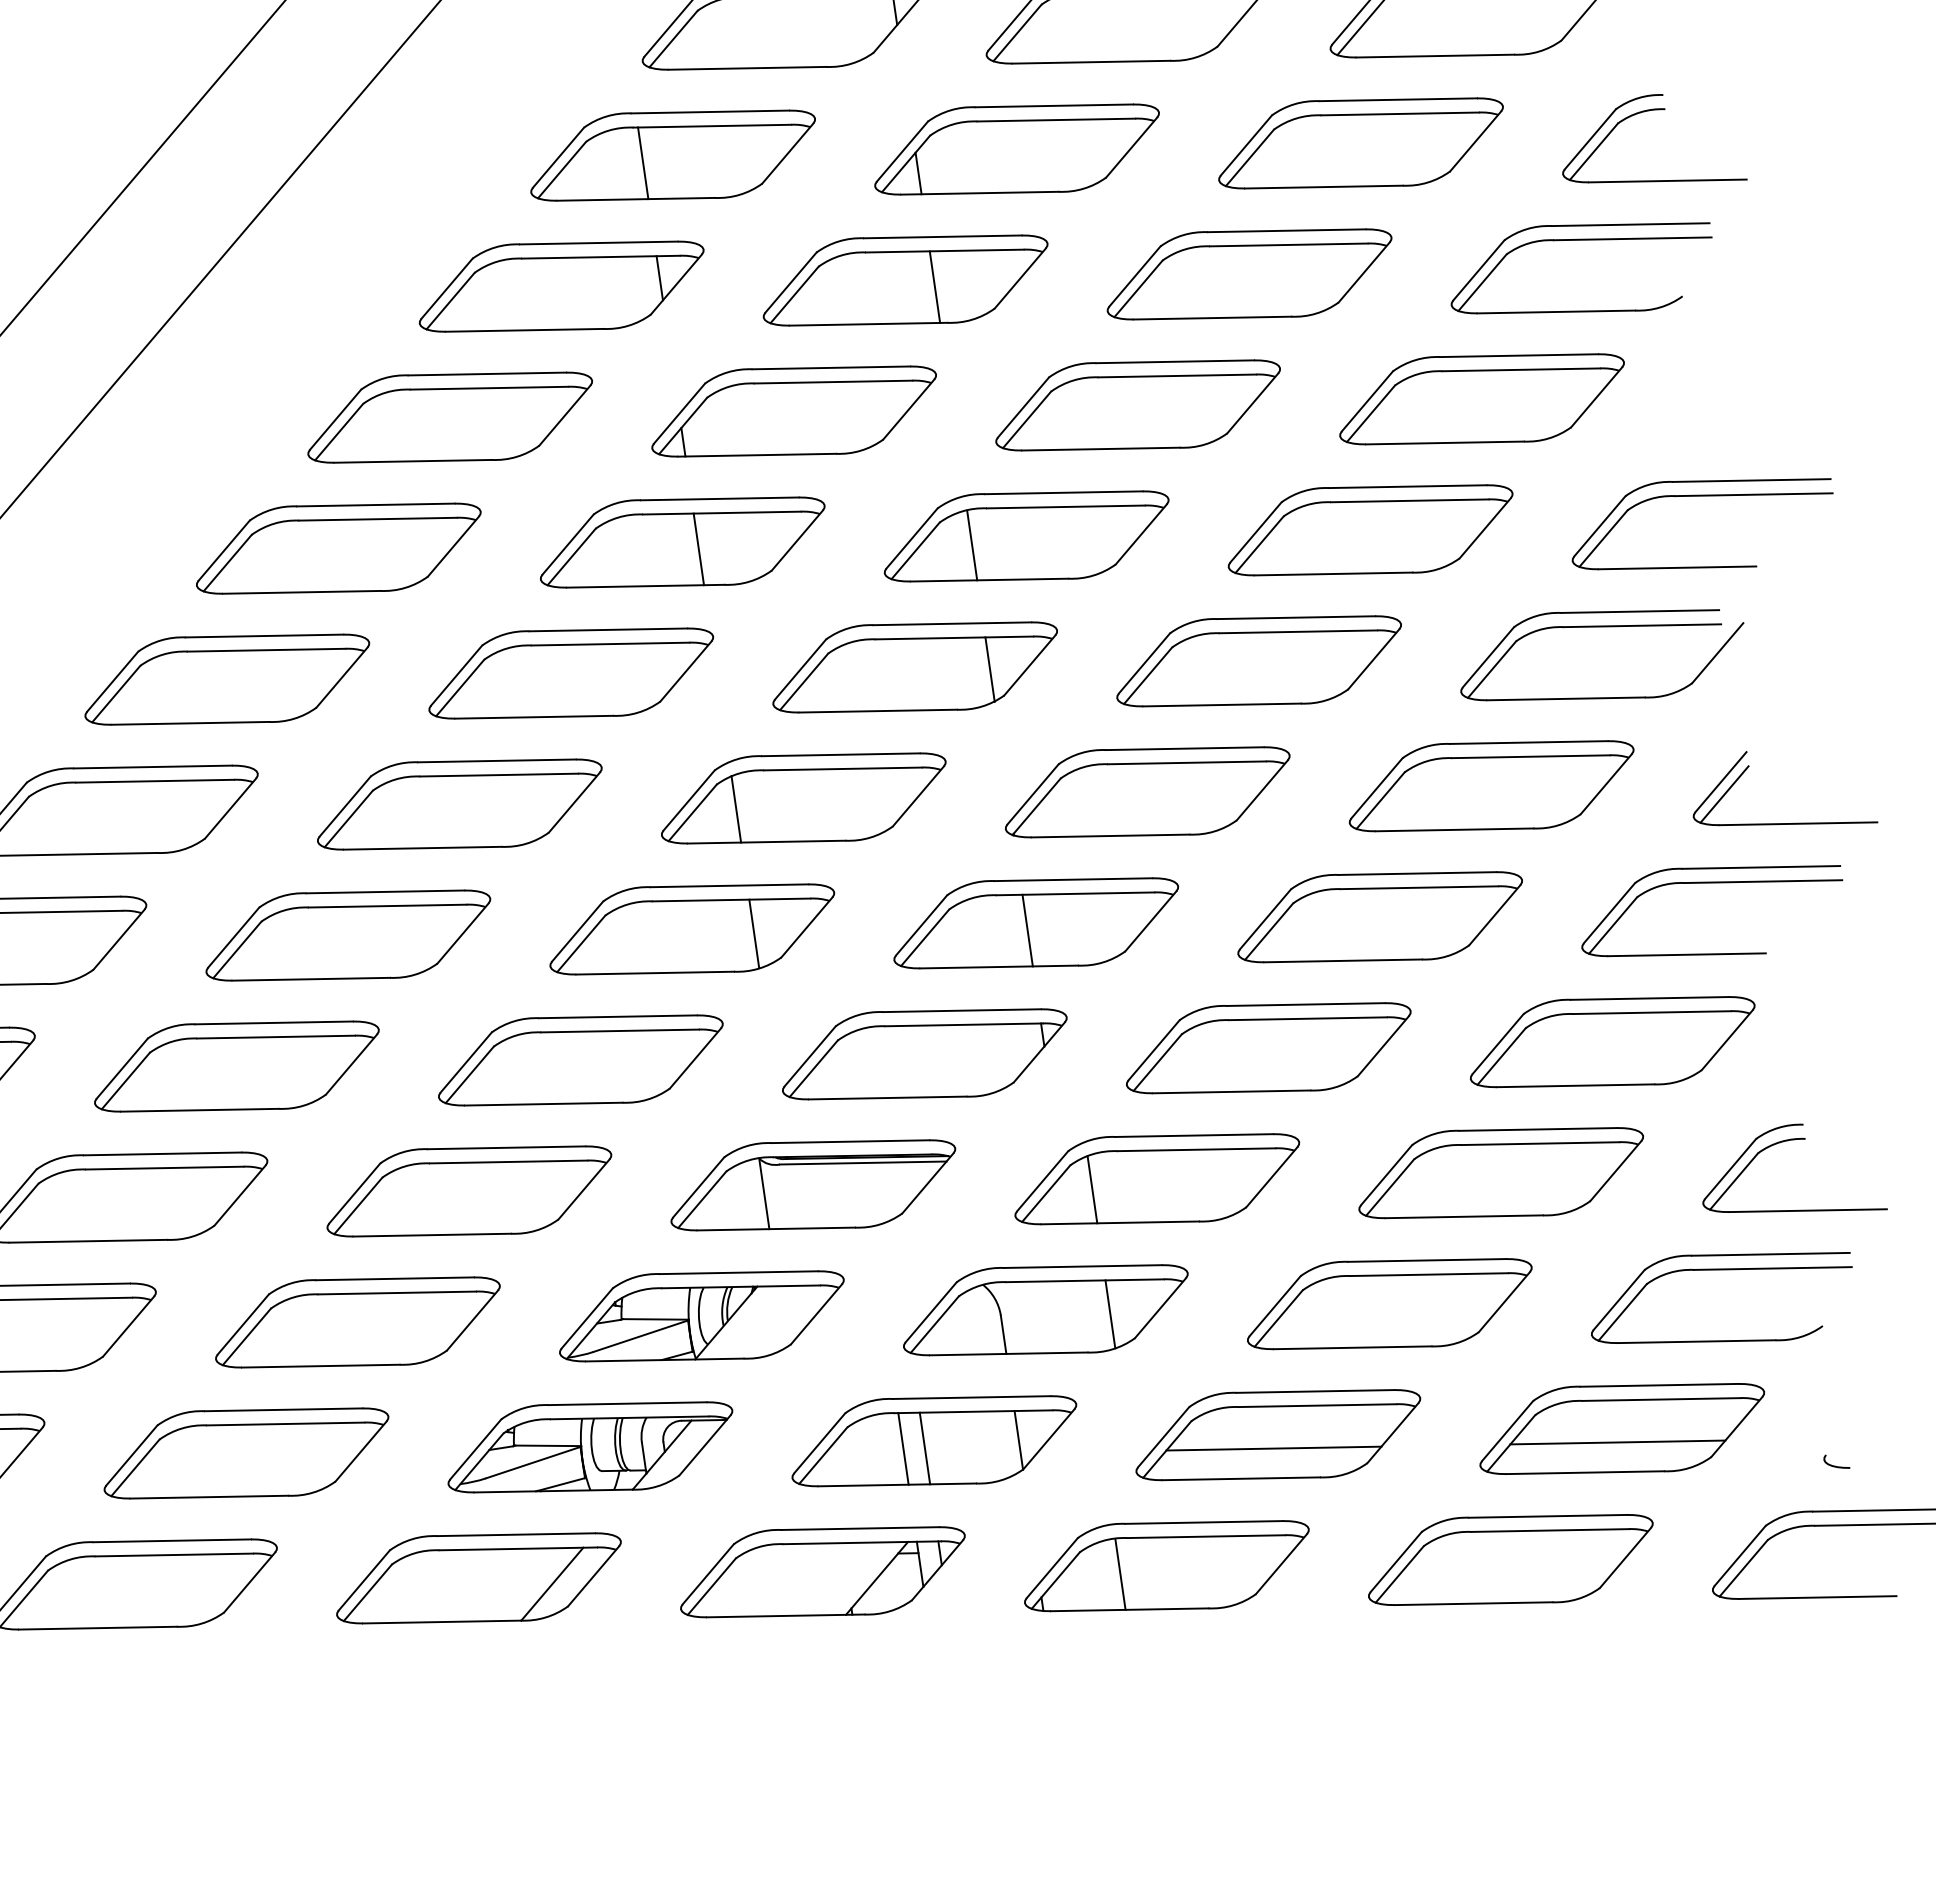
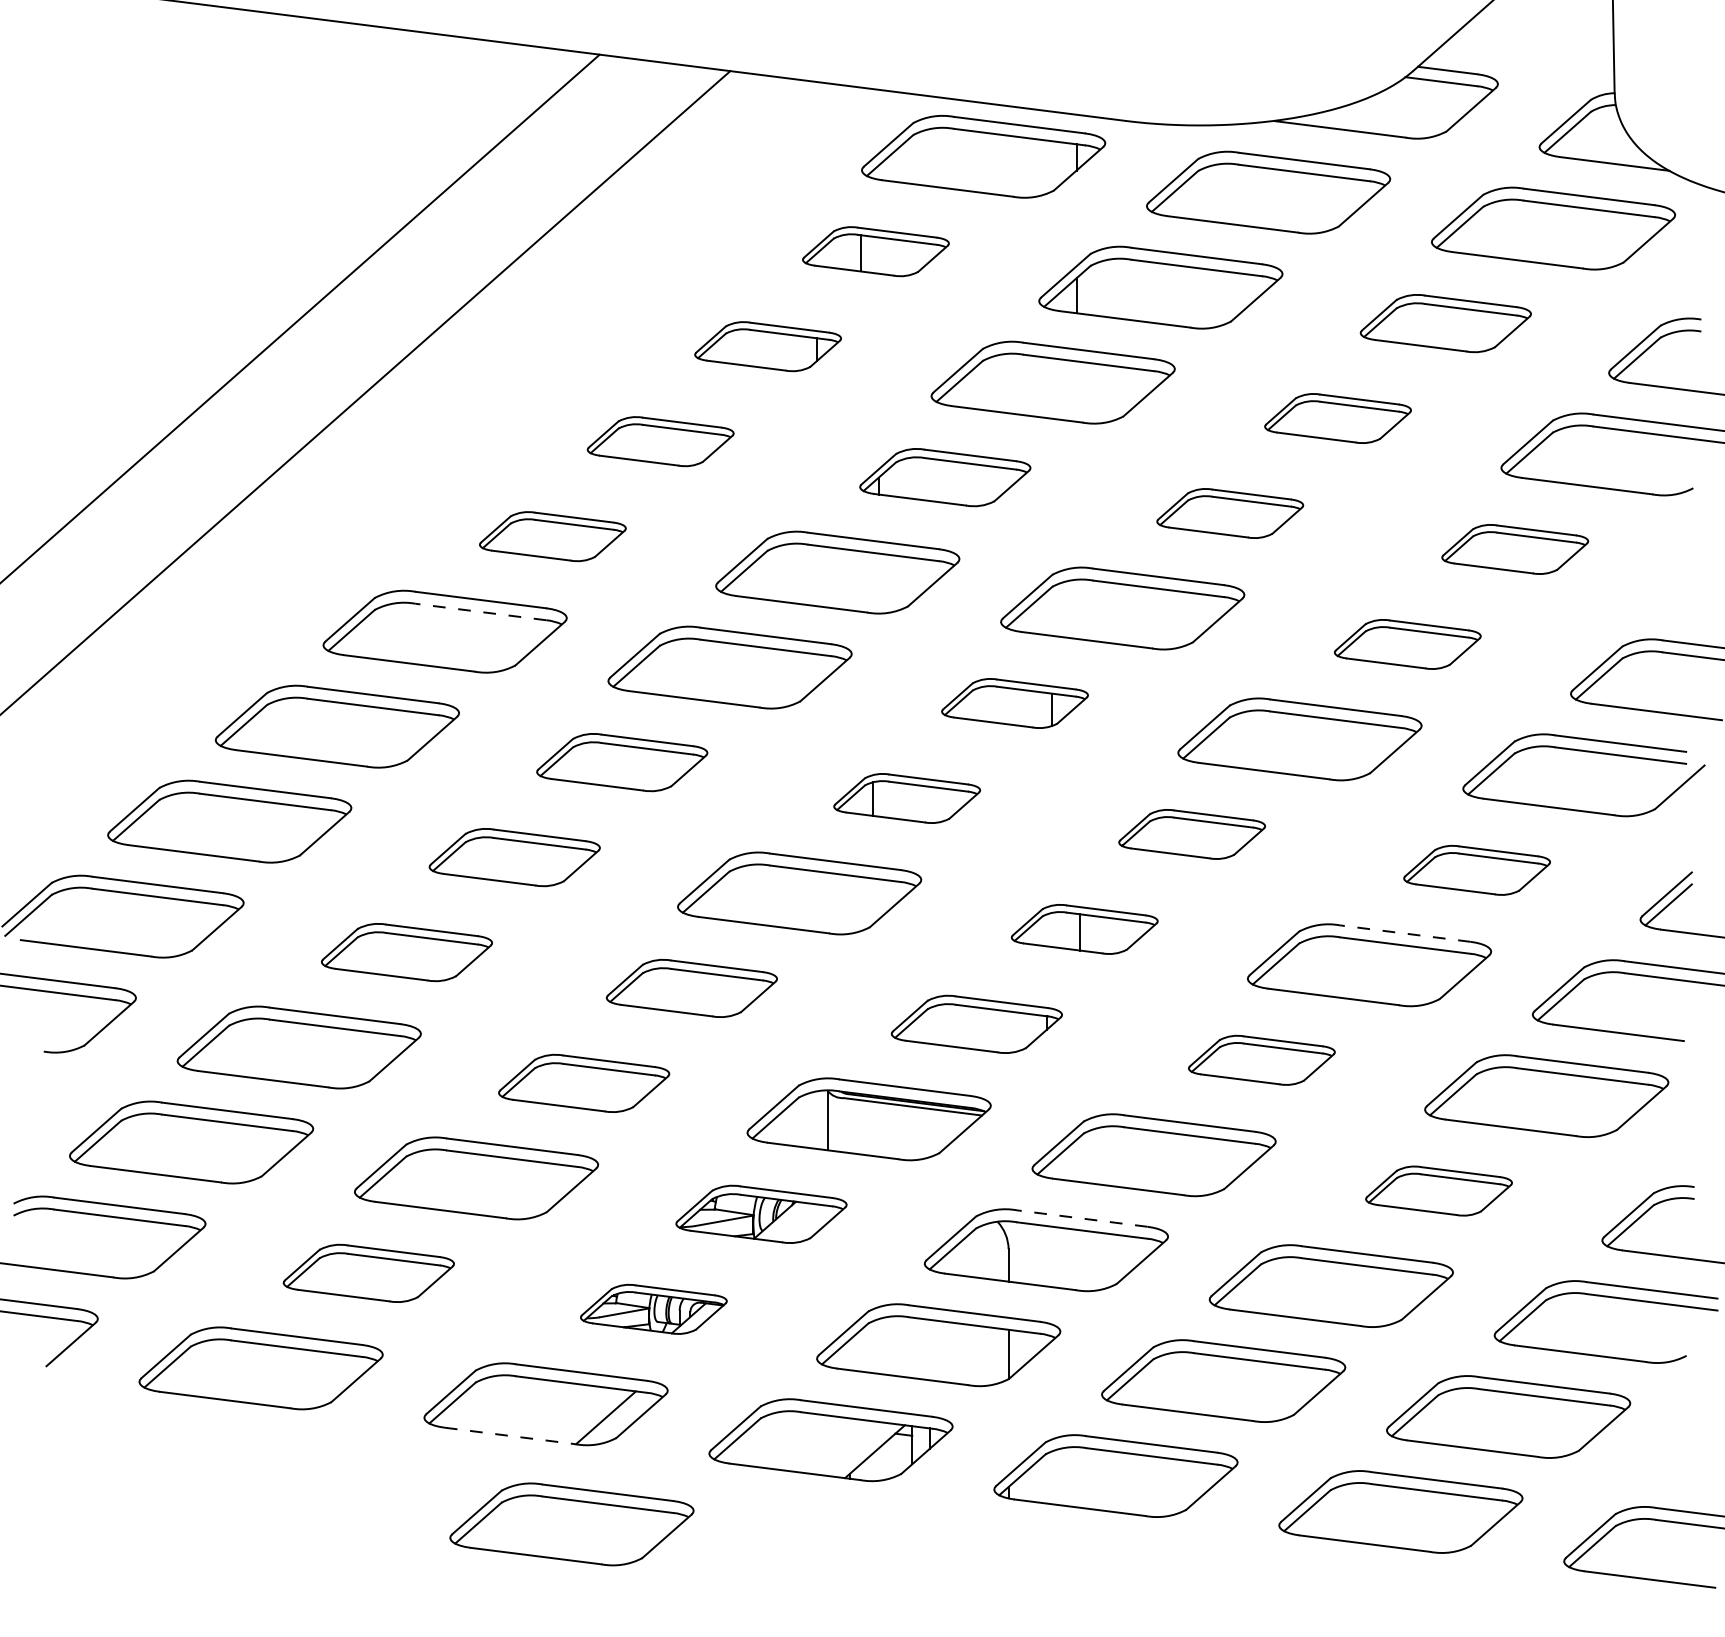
part: (1360, 143) -> (1445, 323), size x0.7
part: (672, 155) -> (875, 251), size x0.6
part: (1248, 274) -> (1337, 418), size x0.6
part: (560, 286) -> (767, 346), size x0.6
line: (934, 287) -> (1076, 391), removed
part: (1481, 399) -> (1514, 549), size x0.6
part: (1137, 405) -> (1229, 513), size x0.6
part: (792, 411) -> (944, 477), size x0.7
part: (450, 417) -> (660, 441), size x0.6
part: (1370, 530) -> (1407, 644), size x0.6
line: (972, 545) -> (1076, 609), removed
part: (338, 548) -> (552, 536), size x0.6
line: (699, 549) -> (850, 580), removed
line: (267, 650) -> (481, 612), solid -> dashed
part: (914, 667) -> (1014, 703), size x0.6
part: (1490, 786) -> (1476, 870), size x0.6
part: (1146, 792) -> (1191, 834), size x0.6
part: (802, 798) -> (906, 798), size x0.6
part: (458, 804) -> (621, 762), size x0.7
line: (1417, 873) -> (1405, 933), solid -> dashed
part: (1036, 923) -> (1084, 929), size x0.6
line: (754, 933) -> (850, 904), removed
part: (348, 935) -> (514, 857), size x0.7
part: (1268, 1048) -> (1261, 1060), size x0.6
part: (924, 1054) -> (976, 1024), size x0.7
part: (580, 1060) -> (691, 988), size x0.7
part: (236, 1066) -> (406, 952), size x0.7
part: (1500, 1172) -> (1438, 1190), size x0.6
line: (1092, 1188) -> (1099, 1155), removed
part: (468, 1191) -> (583, 1083), size x0.7
line: (1083, 1266) -> (1082, 1218), solid -> dashed
line: (1110, 1313) -> (1099, 1260), removed
part: (701, 1316) -> (761, 1214), size x0.7
line: (1618, 1442) -> (1503, 1427), removed
part: (590, 1447) -> (653, 1309), size x0.6
line: (925, 1447) -> (930, 1349), removed
line: (903, 1448) -> (912, 1347), removed
line: (1273, 1448) -> (1218, 1391), removed
part: (246, 1453) -> (368, 1273), size x0.7
curve: (1835, 1465) -> (1680, 1472), removed
line: (1120, 1574) -> (1076, 1477), removed
line: (442, 1621) -> (510, 1435), solid -> dashed
part: (529, 1716) -> (571, 1524), added

